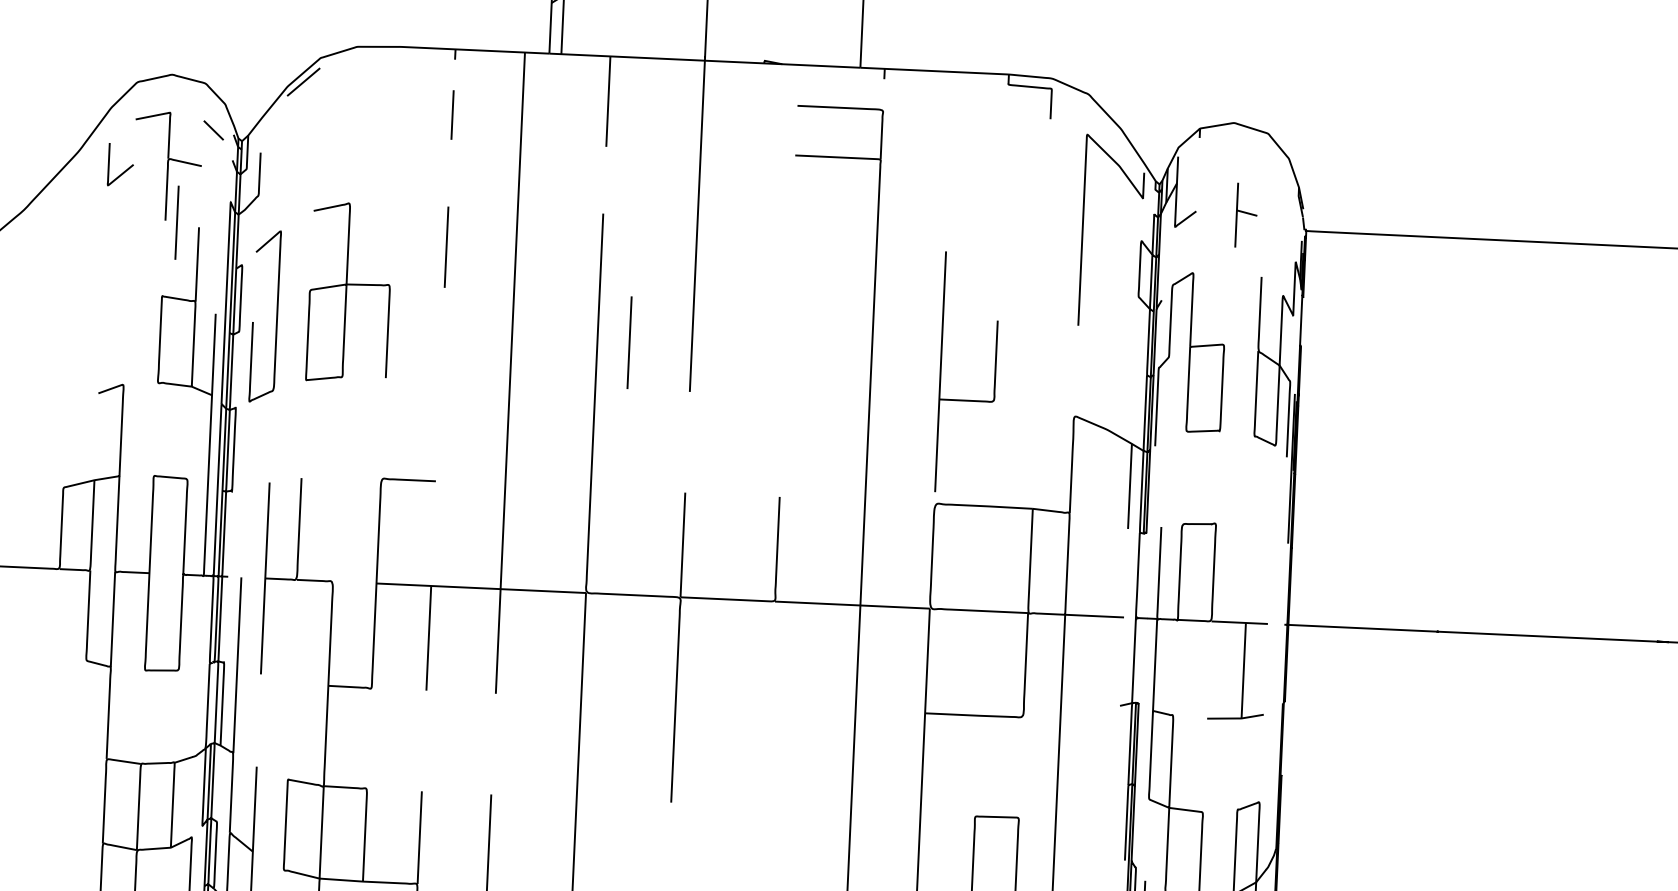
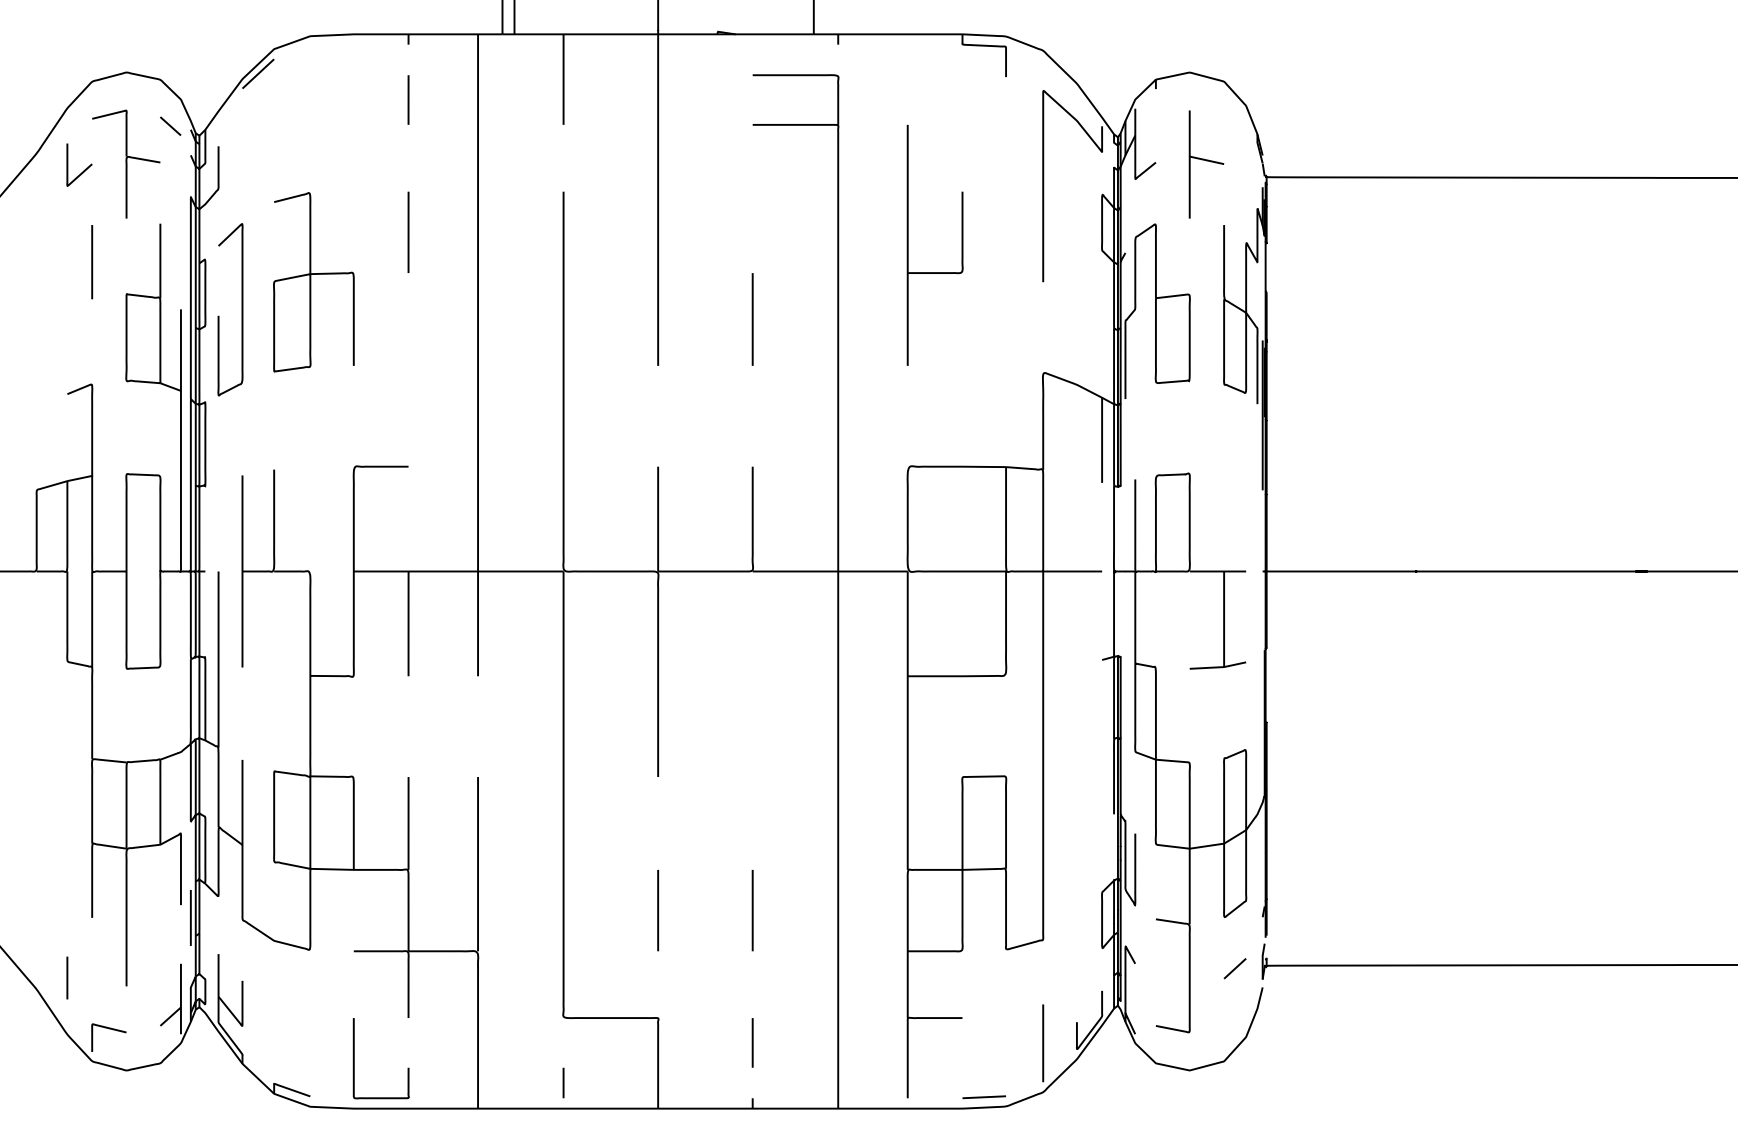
part: (1246, 215) -> (1206, 164), size x1.67
line: (177, 223) -> (92, 262), moved
line: (629, 342) -> (752, 319), moved
part: (941, 370) -> (908, 244), moved

